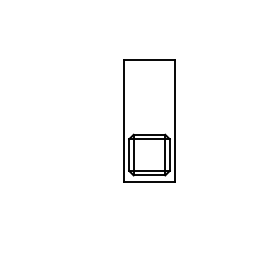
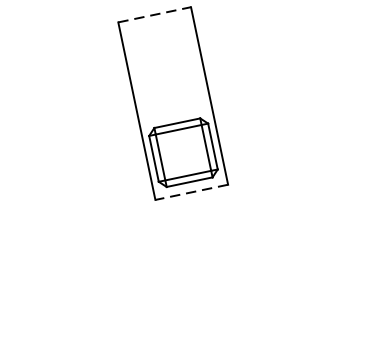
line: (149, 60) -> (154, 15), solid -> dashed
line: (148, 182) -> (190, 192), solid -> dashed

